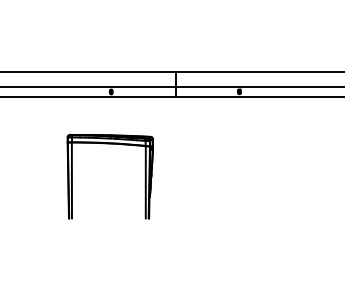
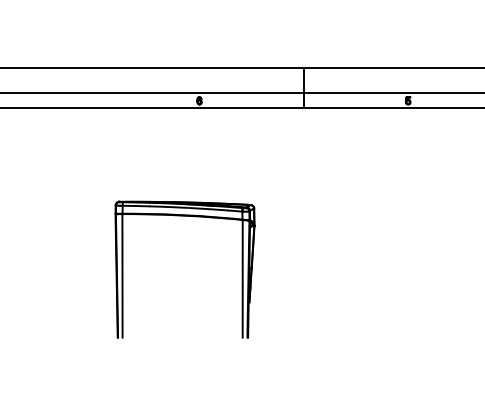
part: (109, 144) -> (183, 217), moved

